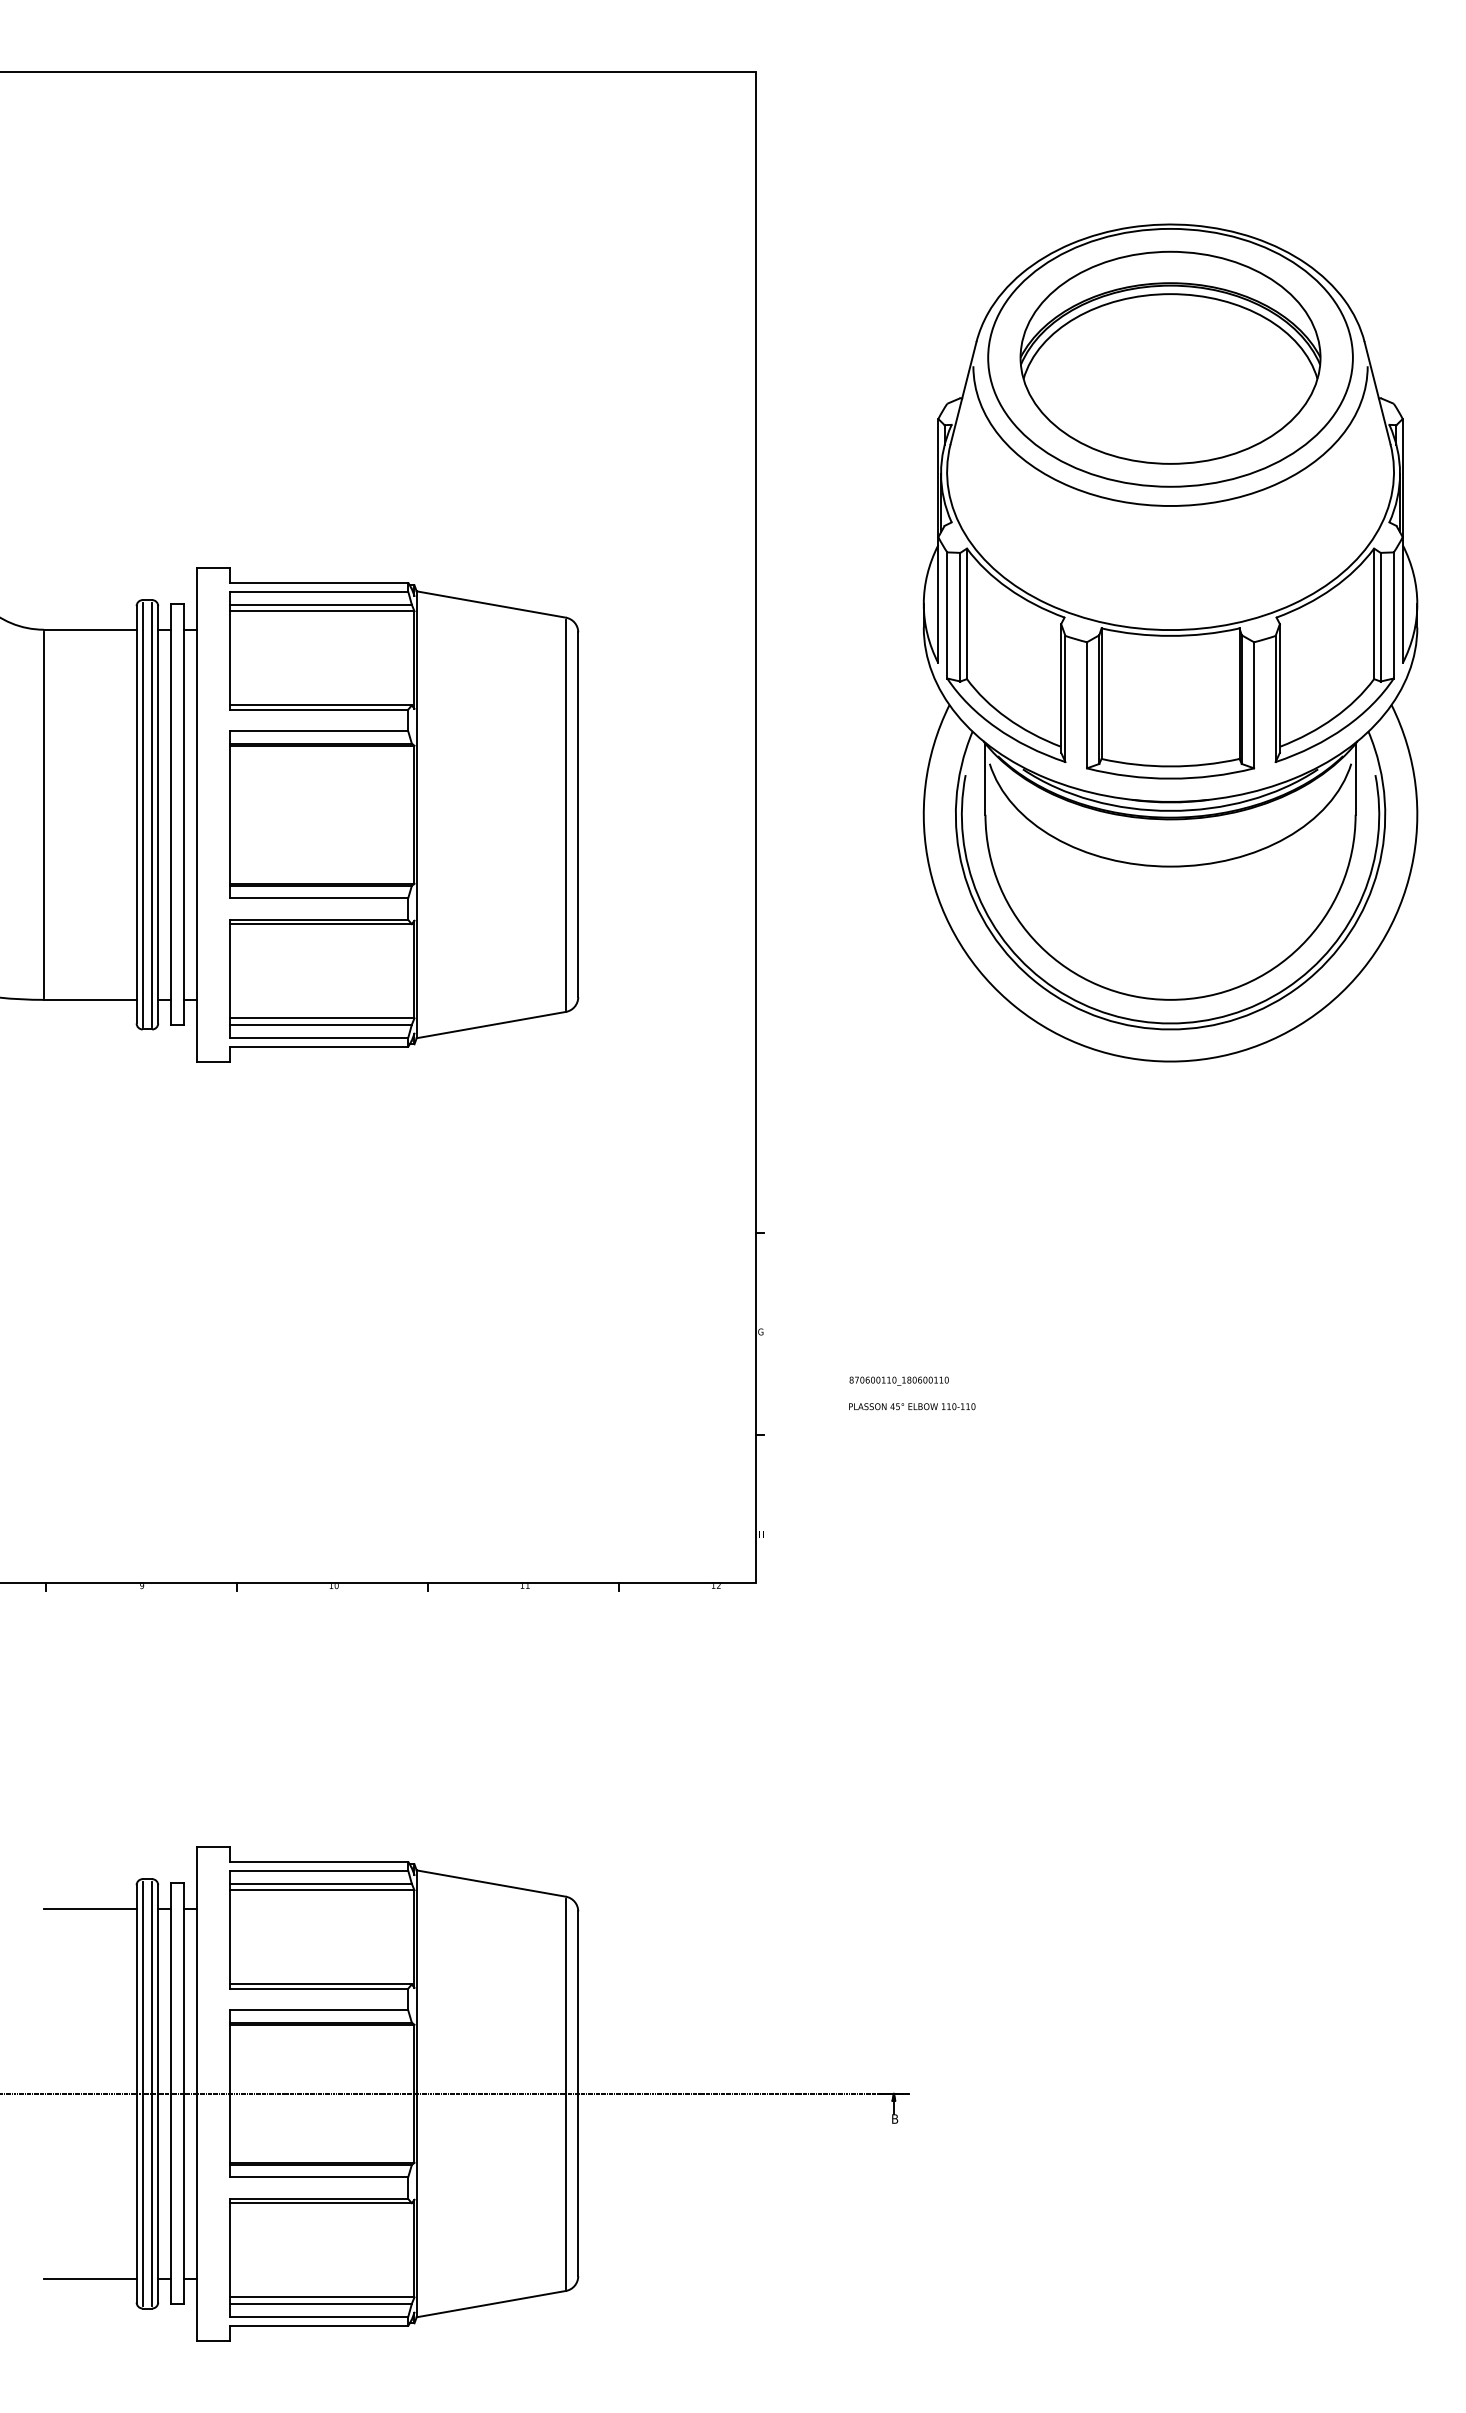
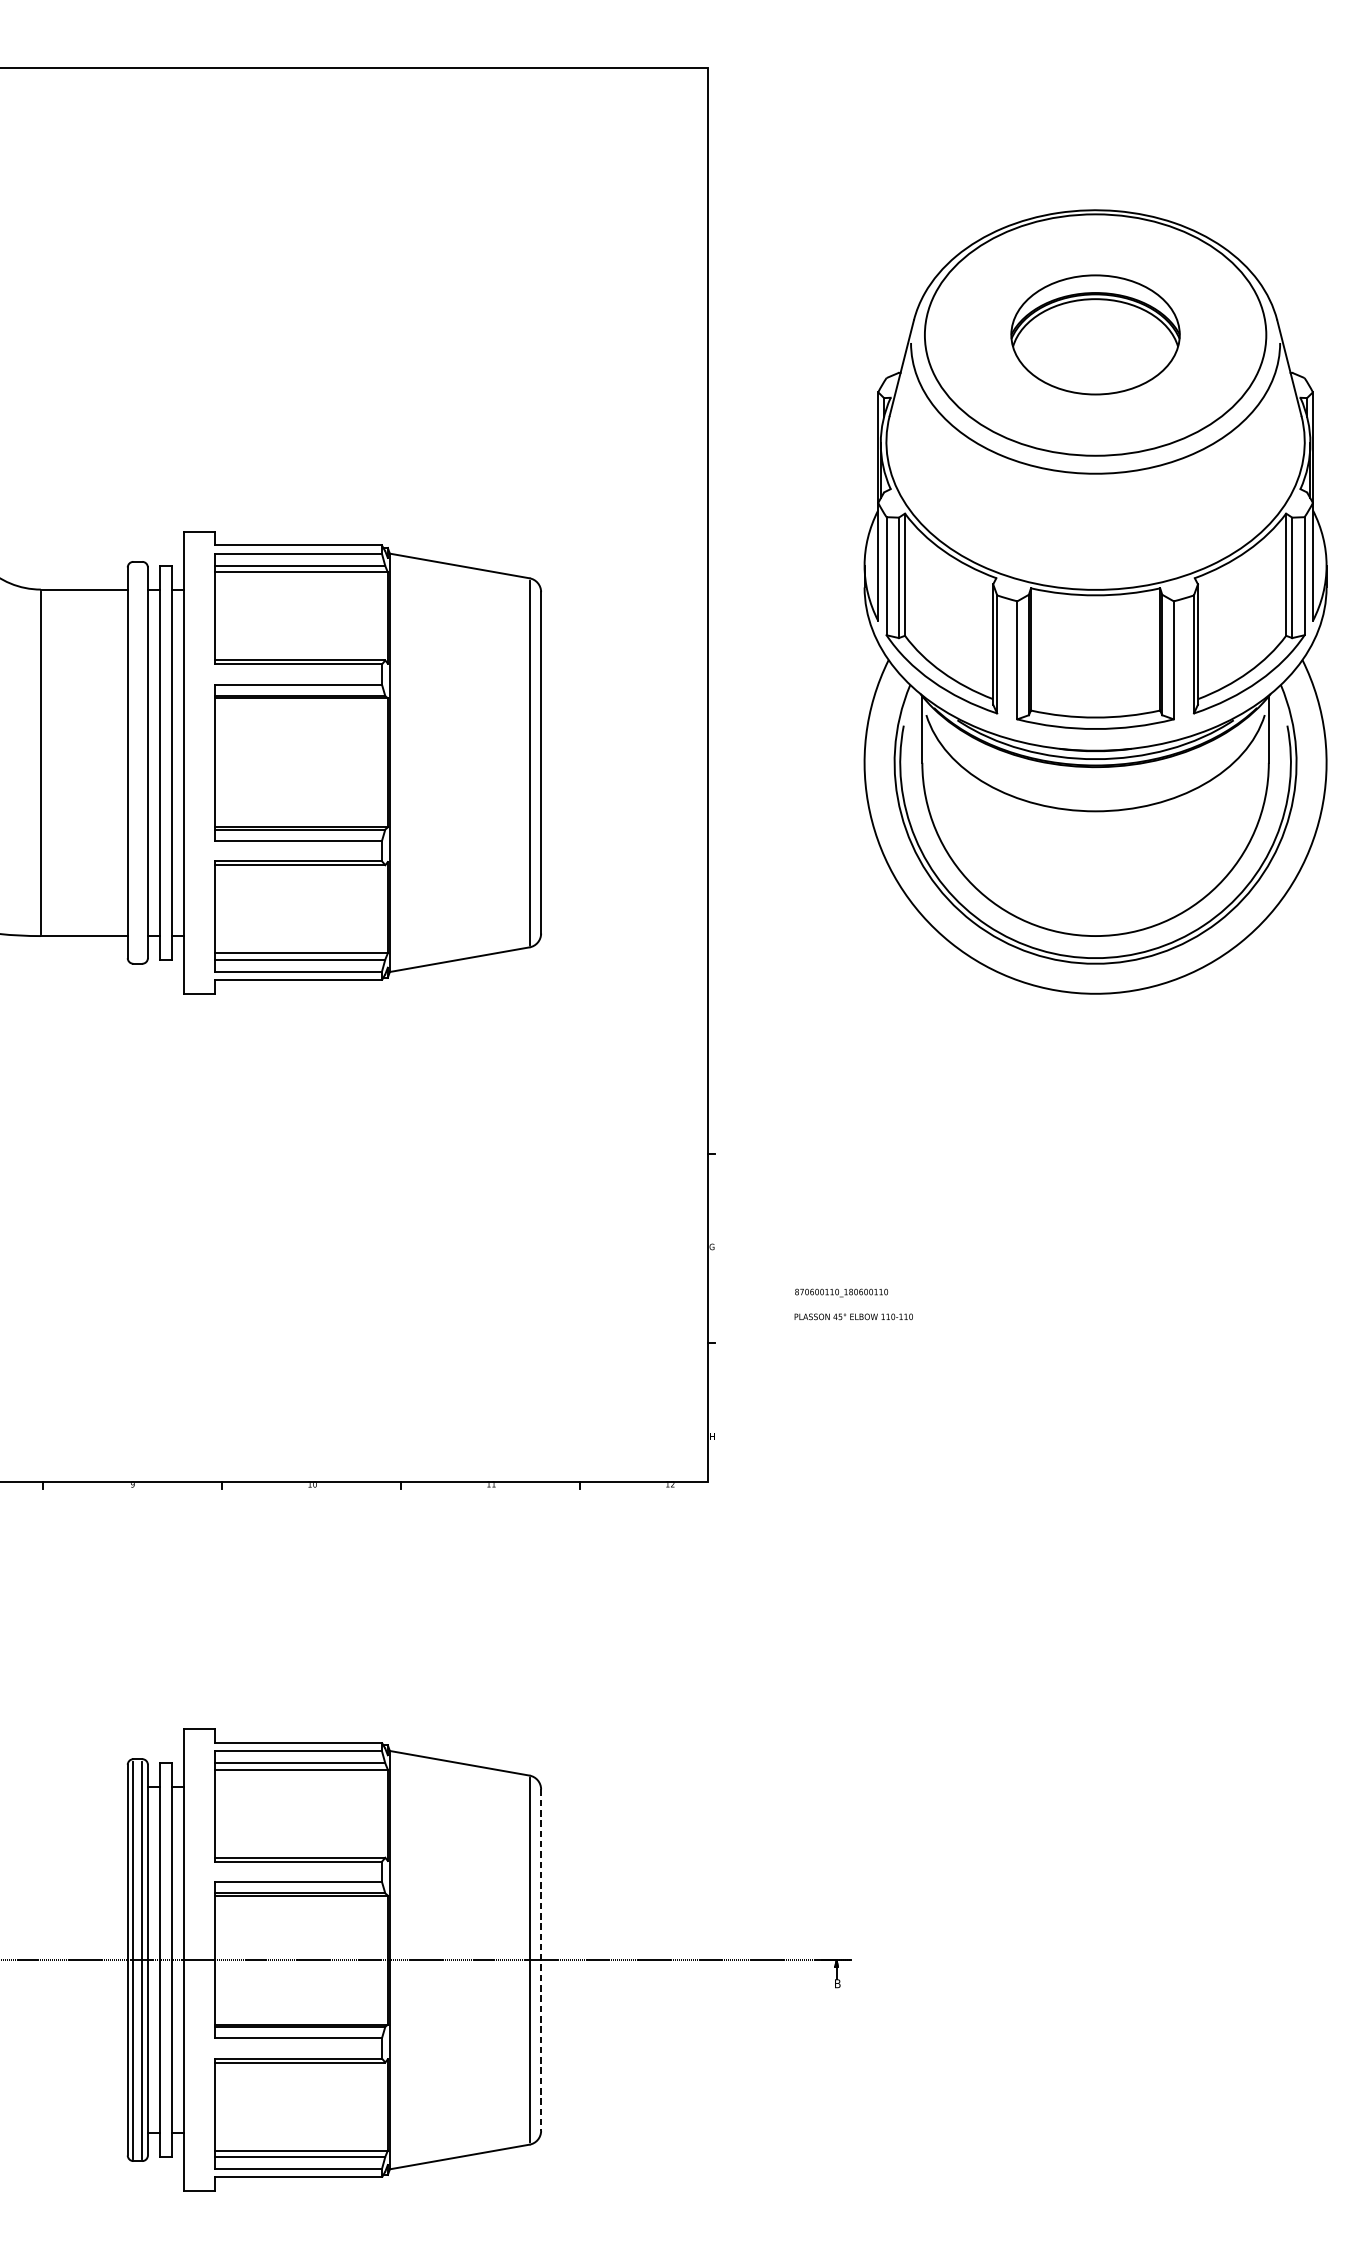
part: (1170, 357) -> (1095, 334), size x0.6
line: (142, 814) -> (133, 762), removed
line: (152, 814) -> (142, 762), removed
line: (89, 1908) -> (83, 1786), removed
line: (578, 2094) -> (541, 1960), solid -> dashed
line: (89, 2278) -> (83, 2132), removed

